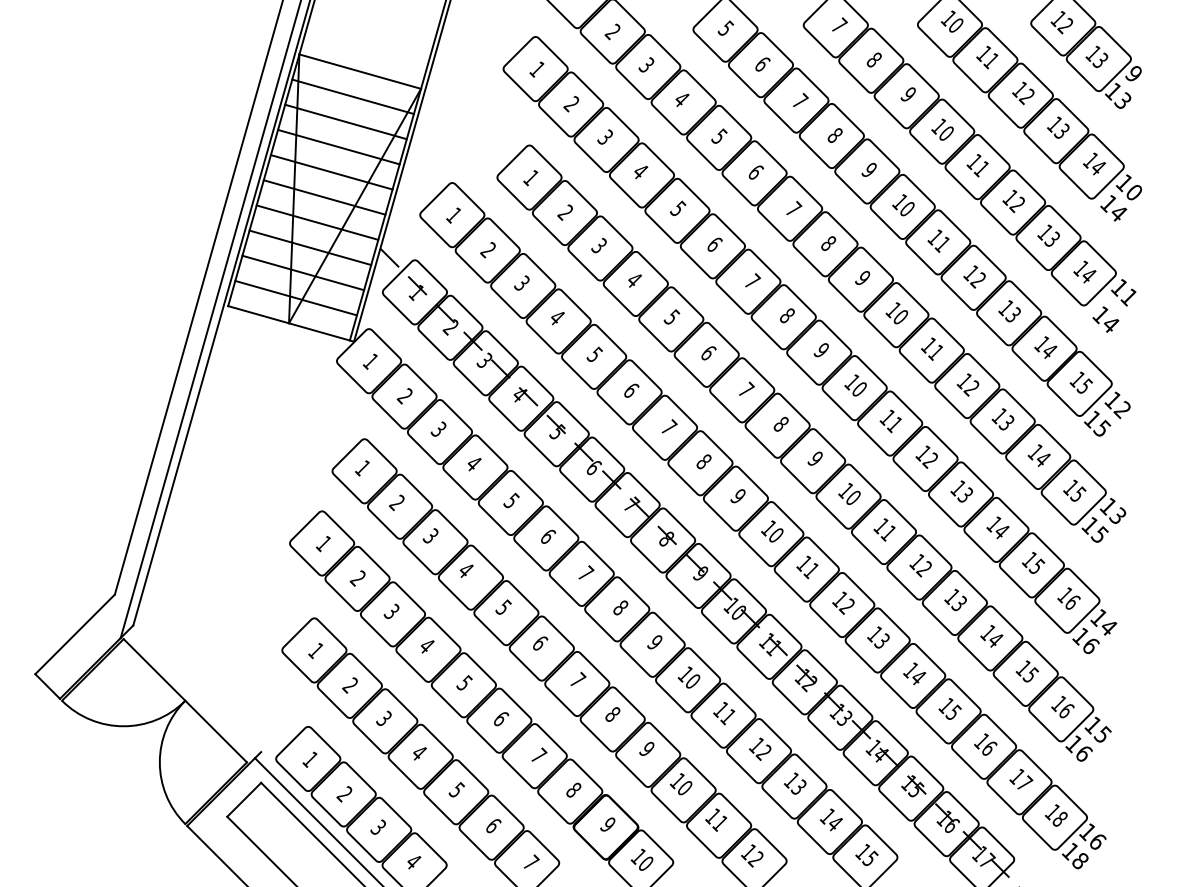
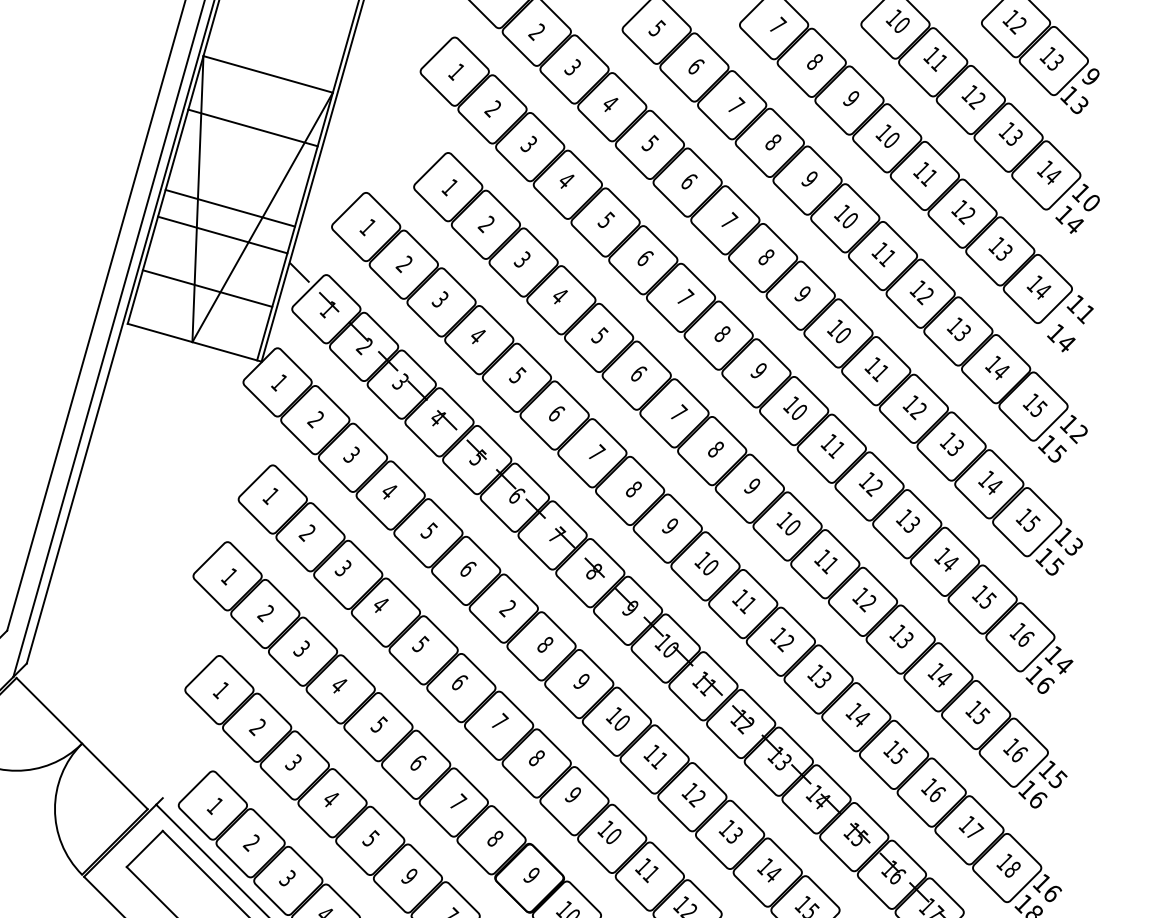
line: (352, 96) -> (259, 100), removed
line: (338, 146) -> (245, 154), removed
line: (331, 172) -> (237, 181), removed
line: (310, 247) -> (215, 261), removed
line: (295, 297) -> (199, 314), removed
text: (585, 573) -> (507, 608), 7 -> 2
text: (493, 825) -> (409, 876), 6 -> 9

